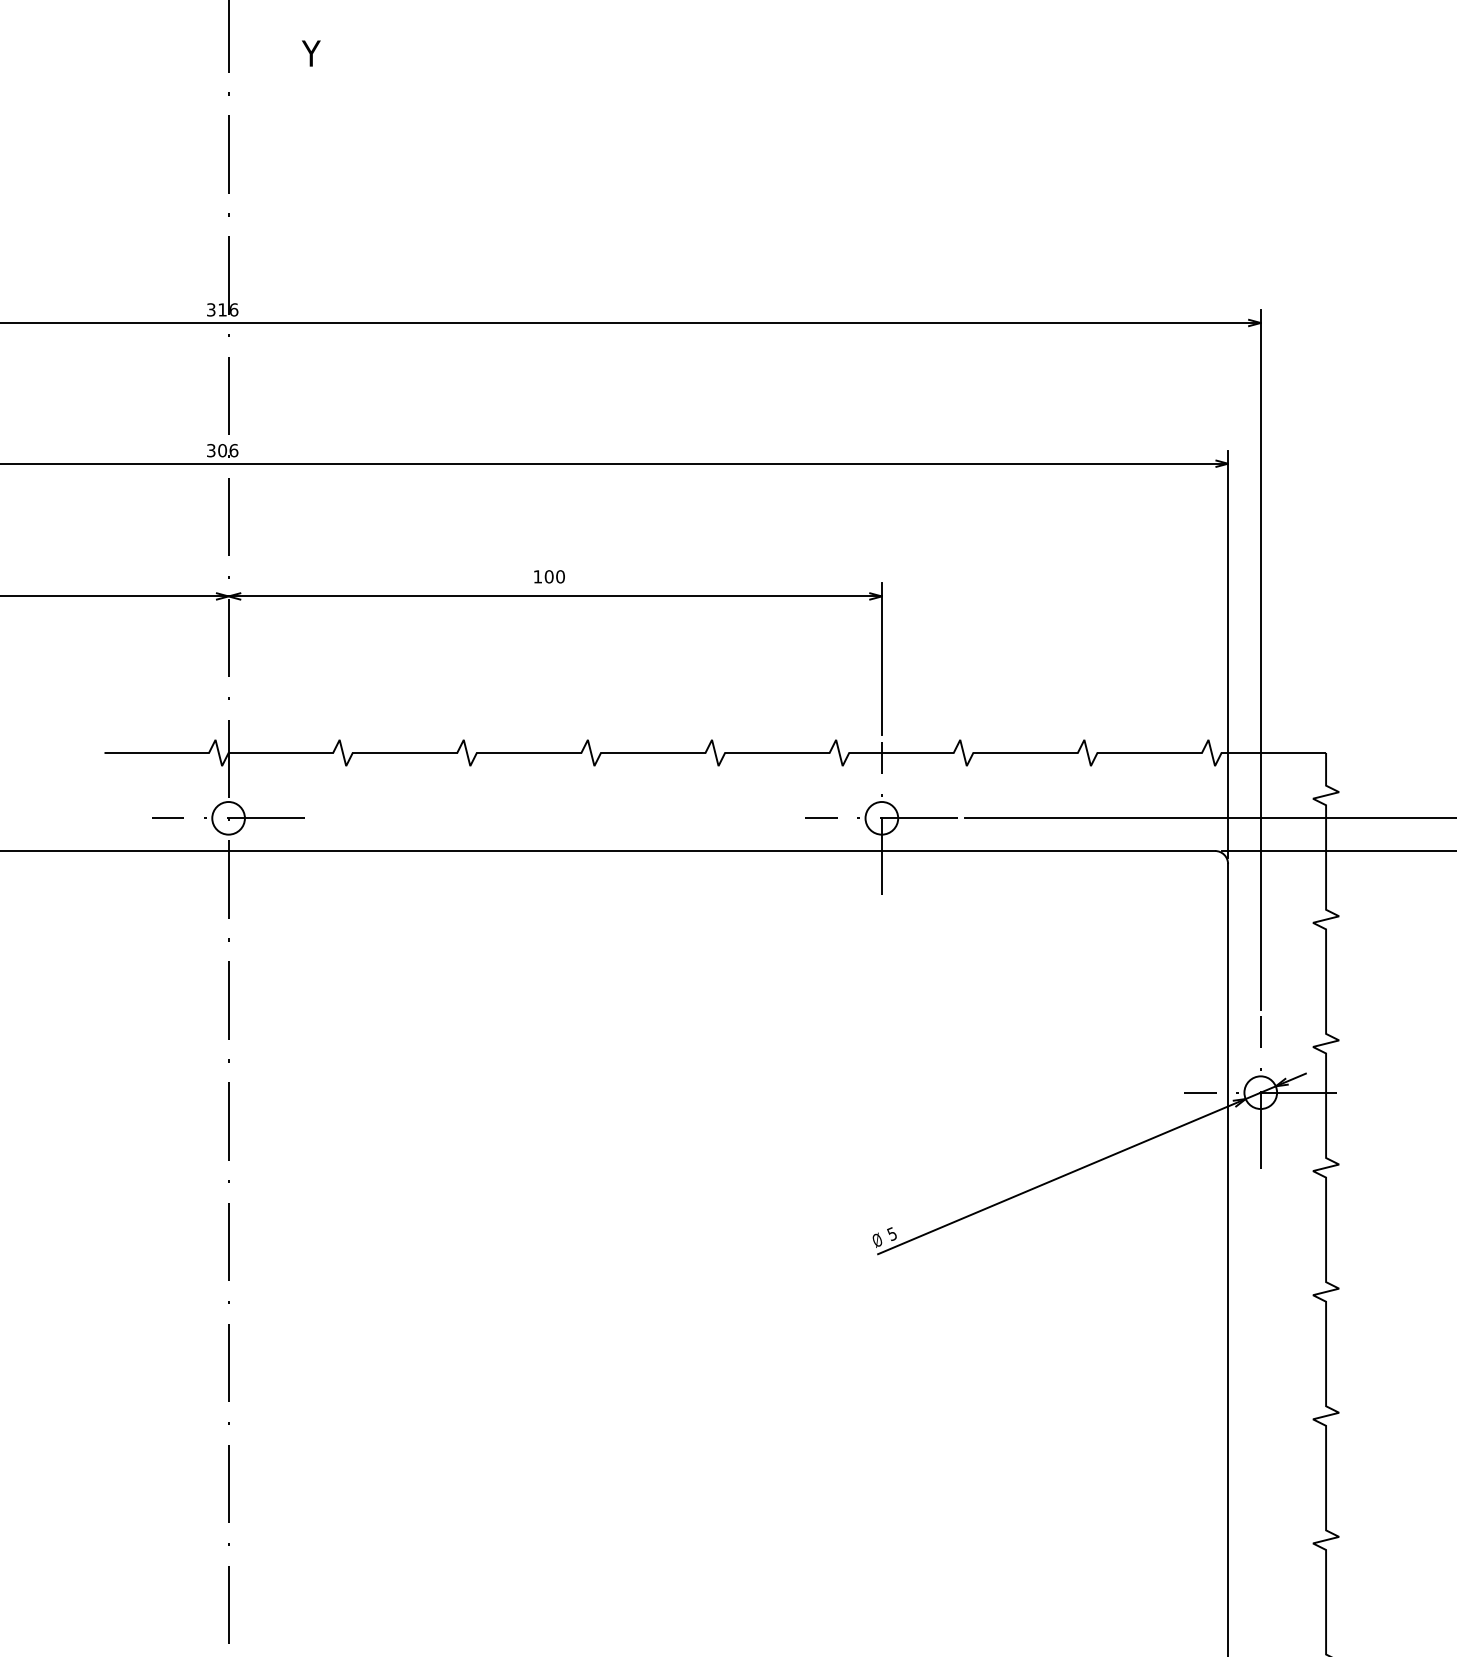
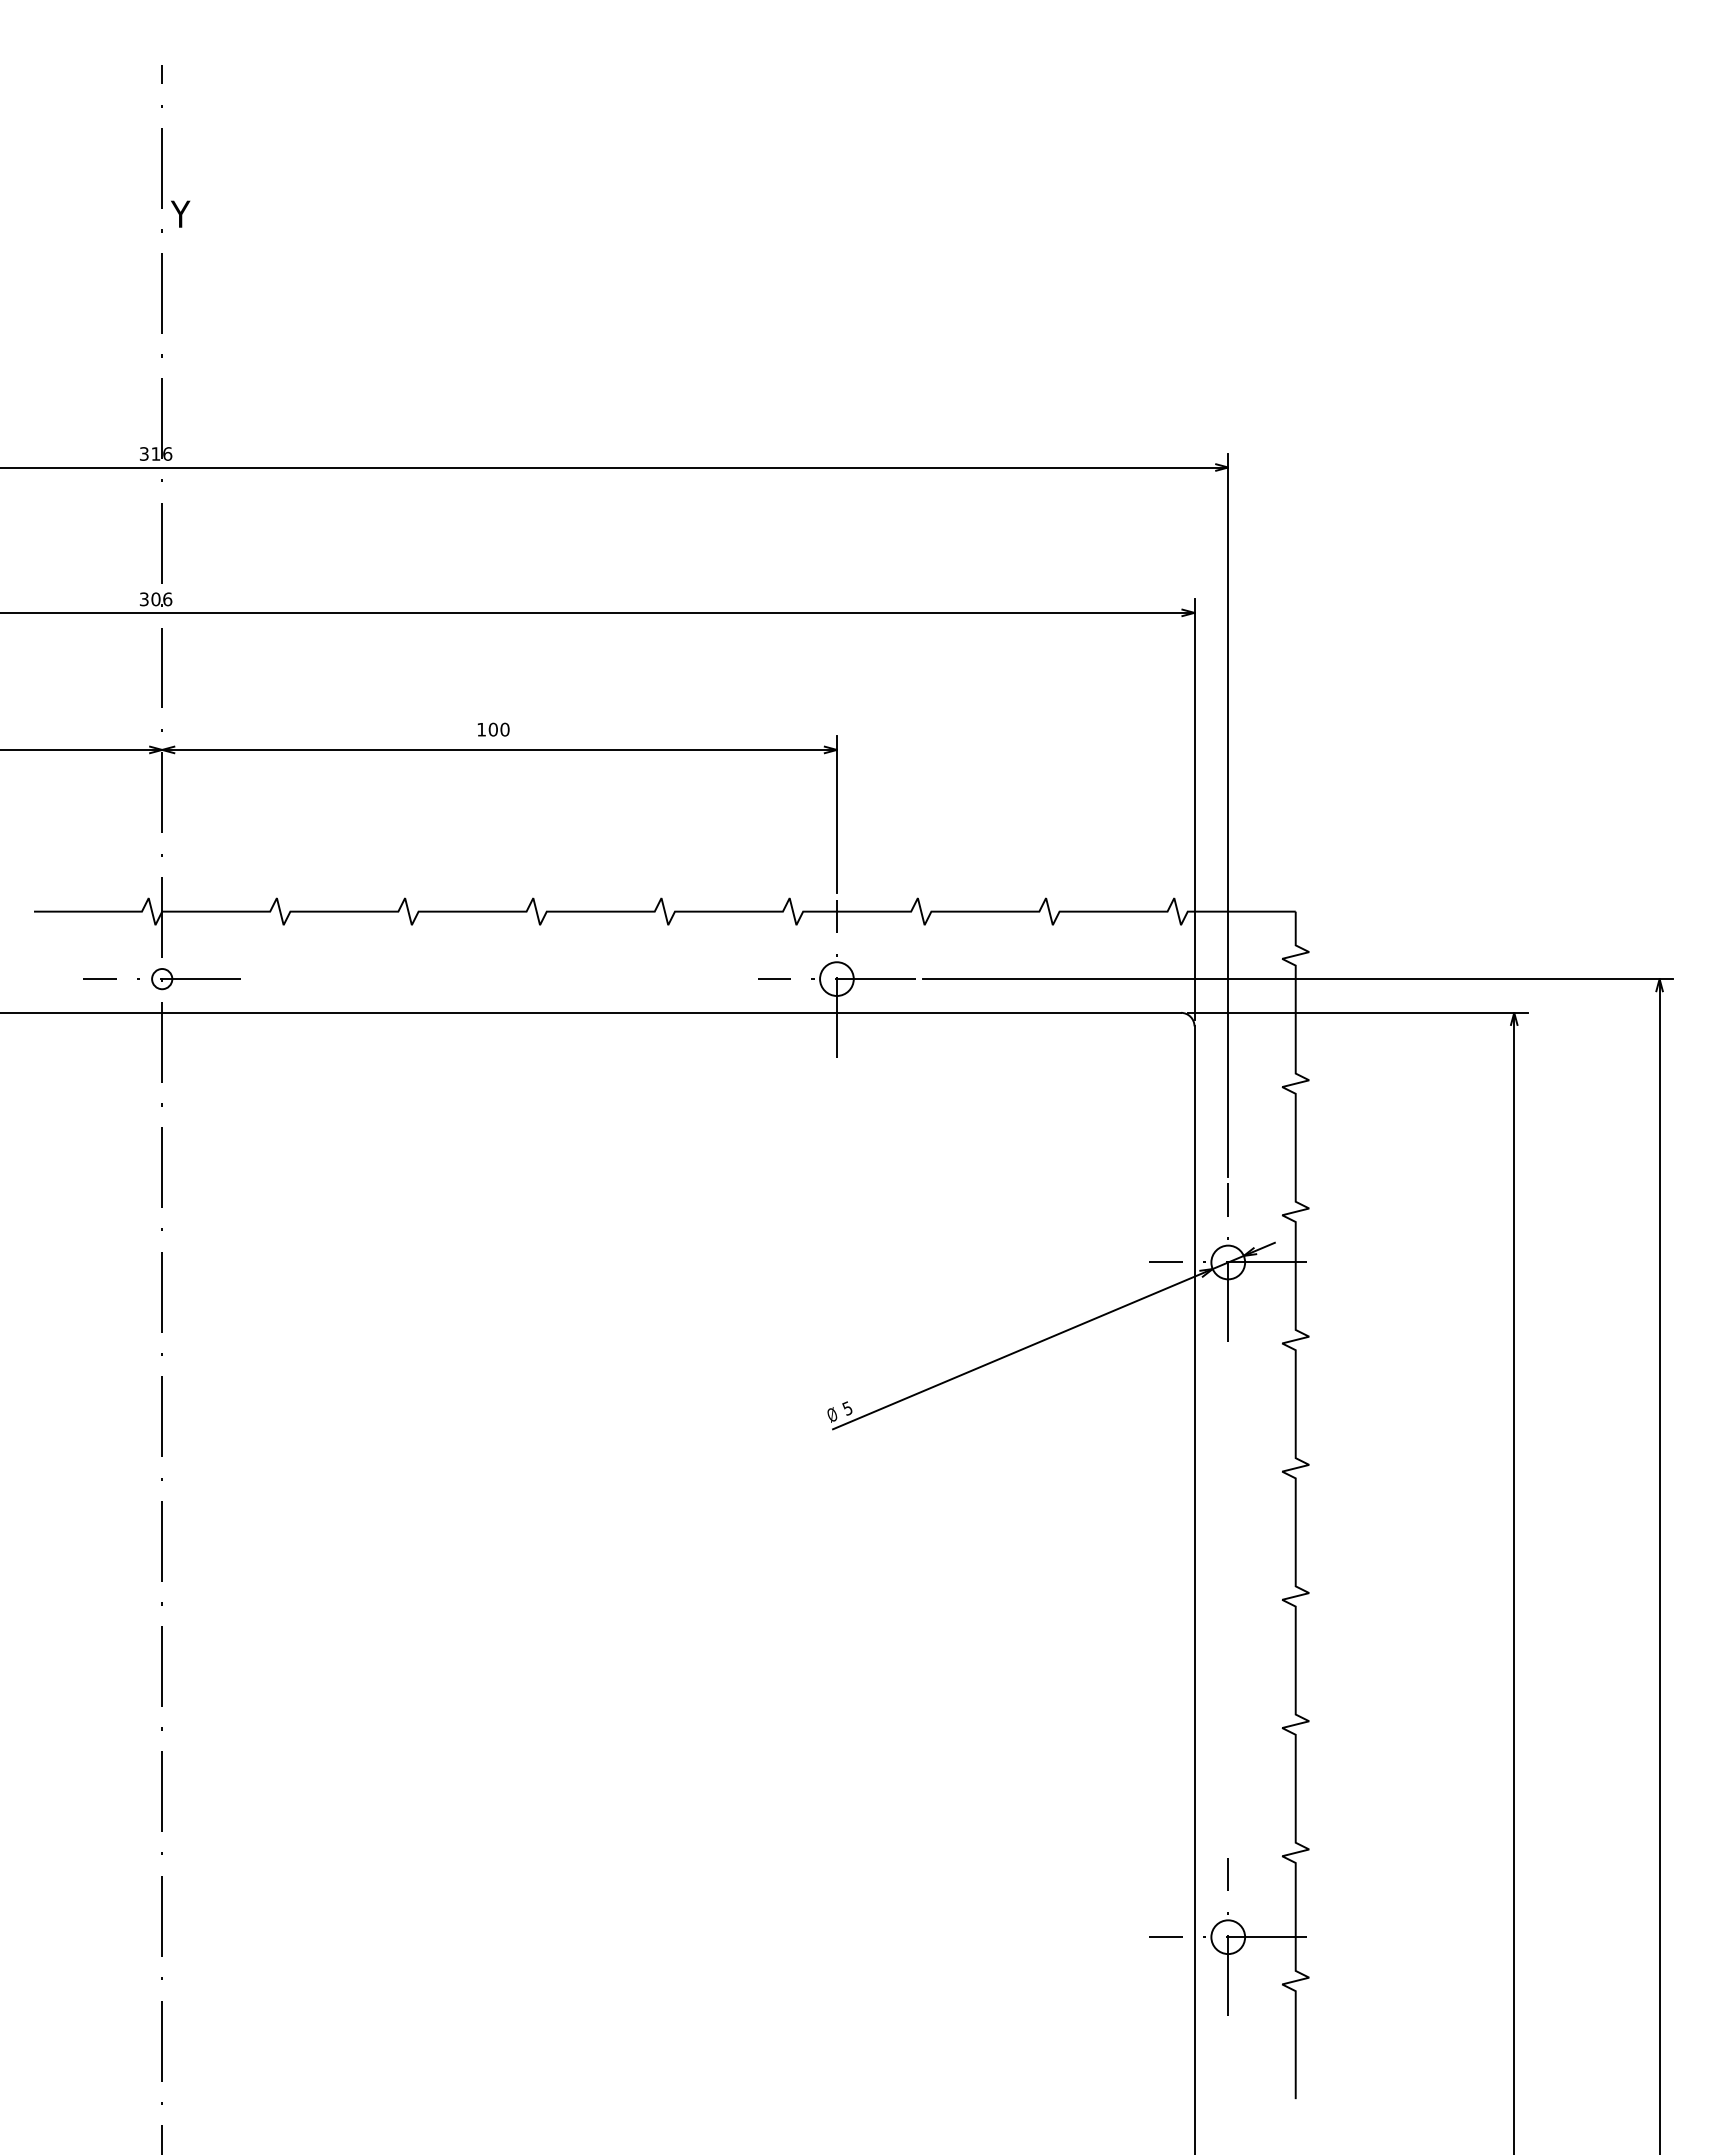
text: (311, 52) -> (180, 213), moved
circle: (228, 817) -> (162, 978), size x0.6

